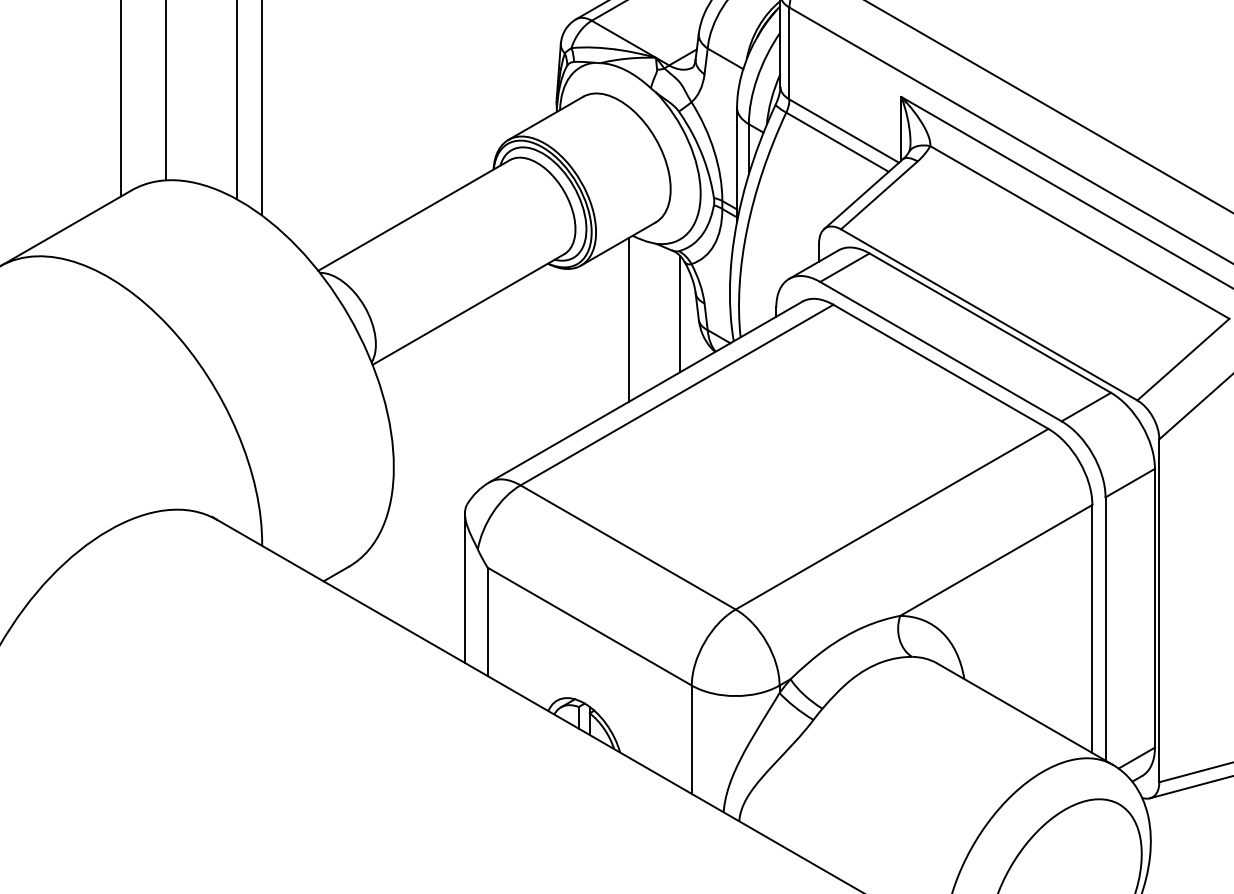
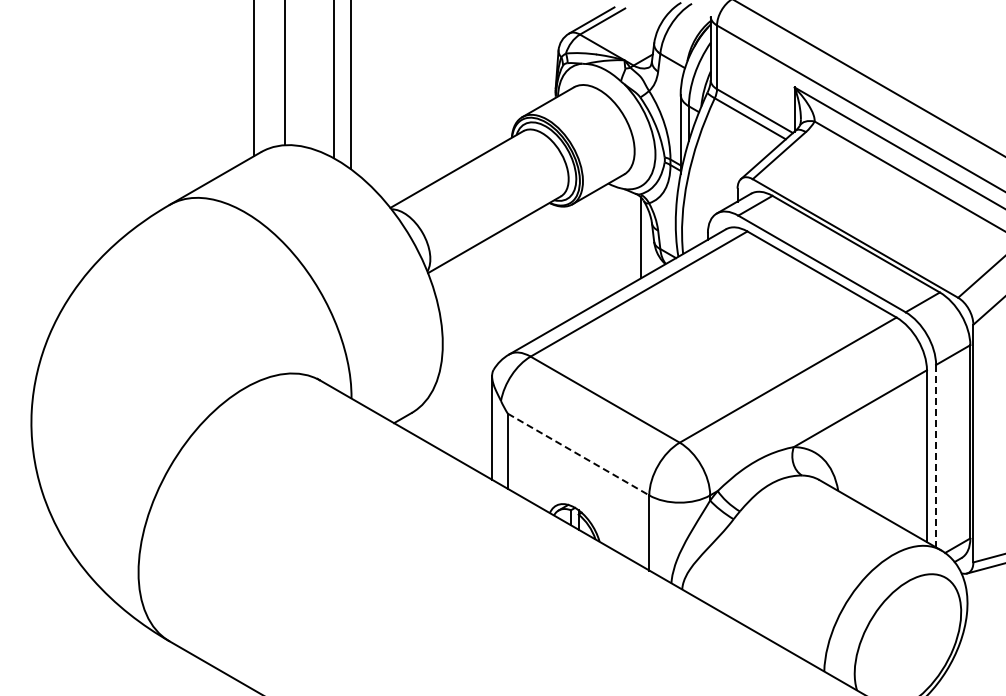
line: (630, 319) -> (606, 241), removed
line: (589, 626) -> (578, 454), solid -> dashed
line: (1106, 629) -> (936, 456), solid -> dashed

